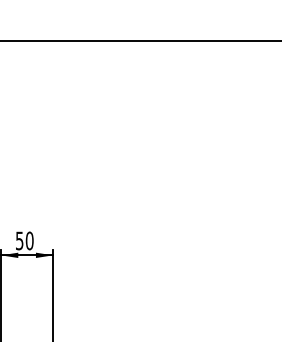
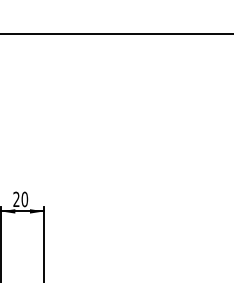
text: (19, 241) -> (16, 199), 50 -> 20

